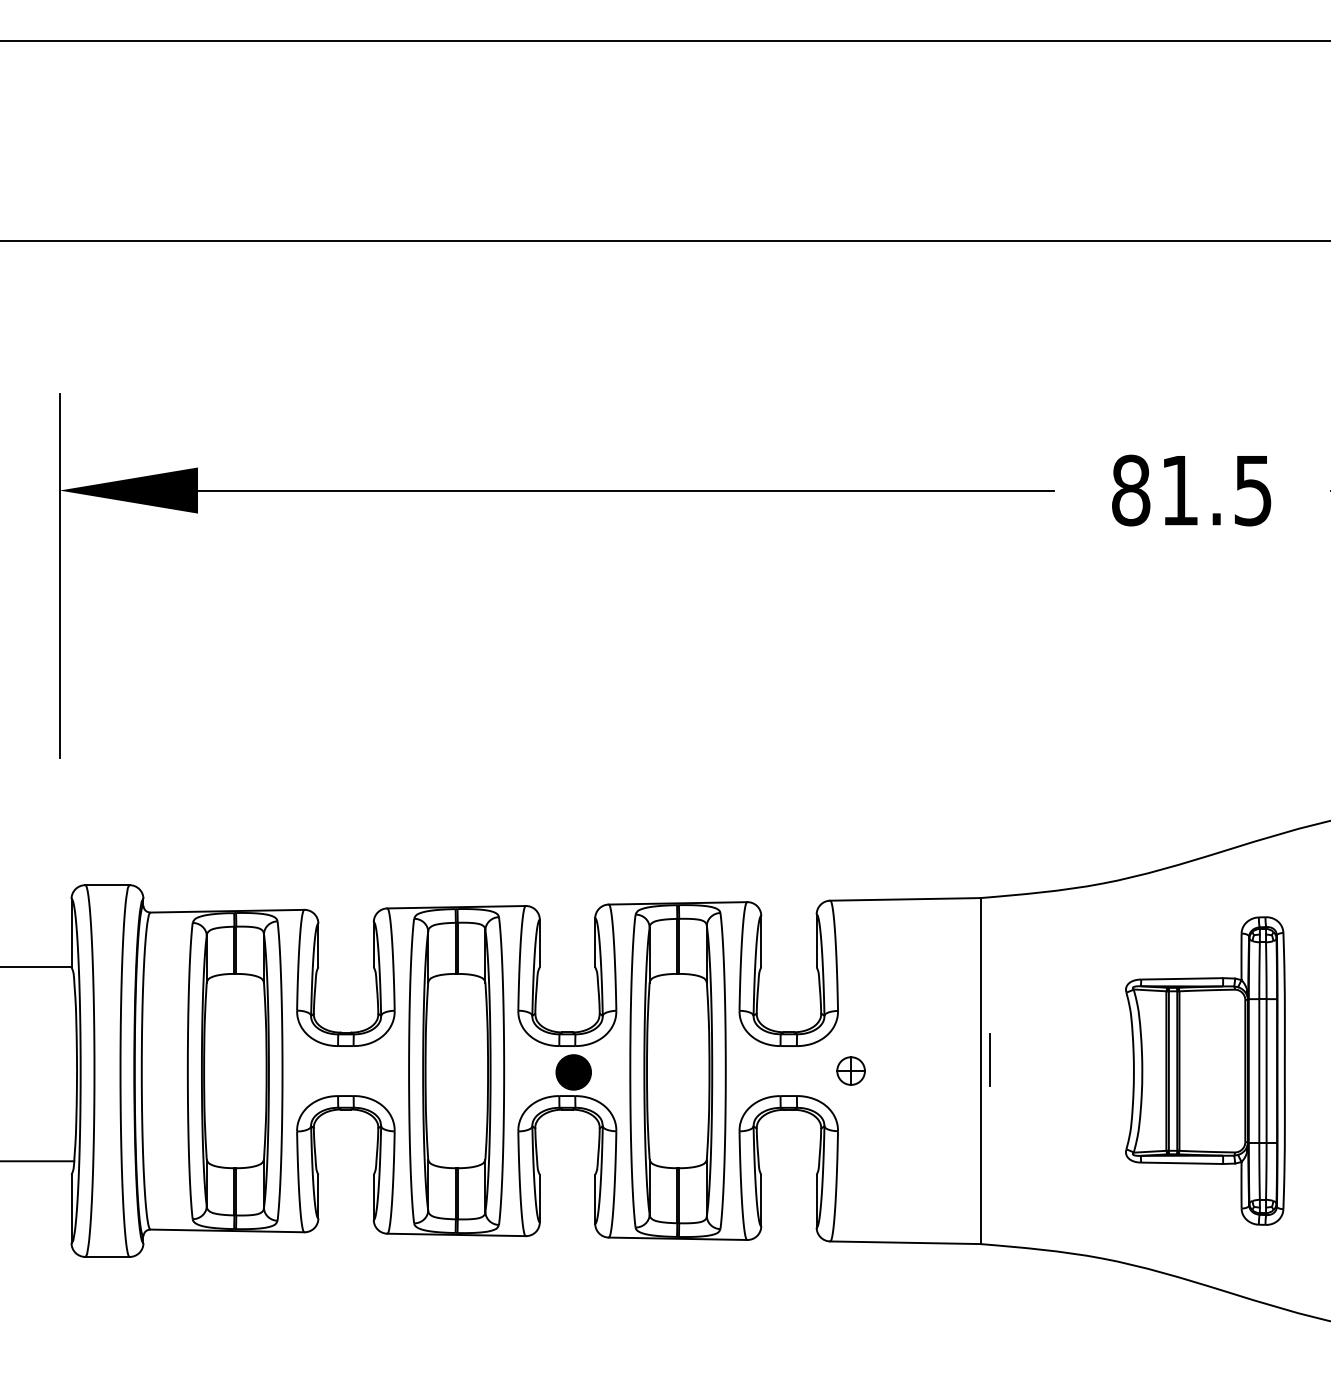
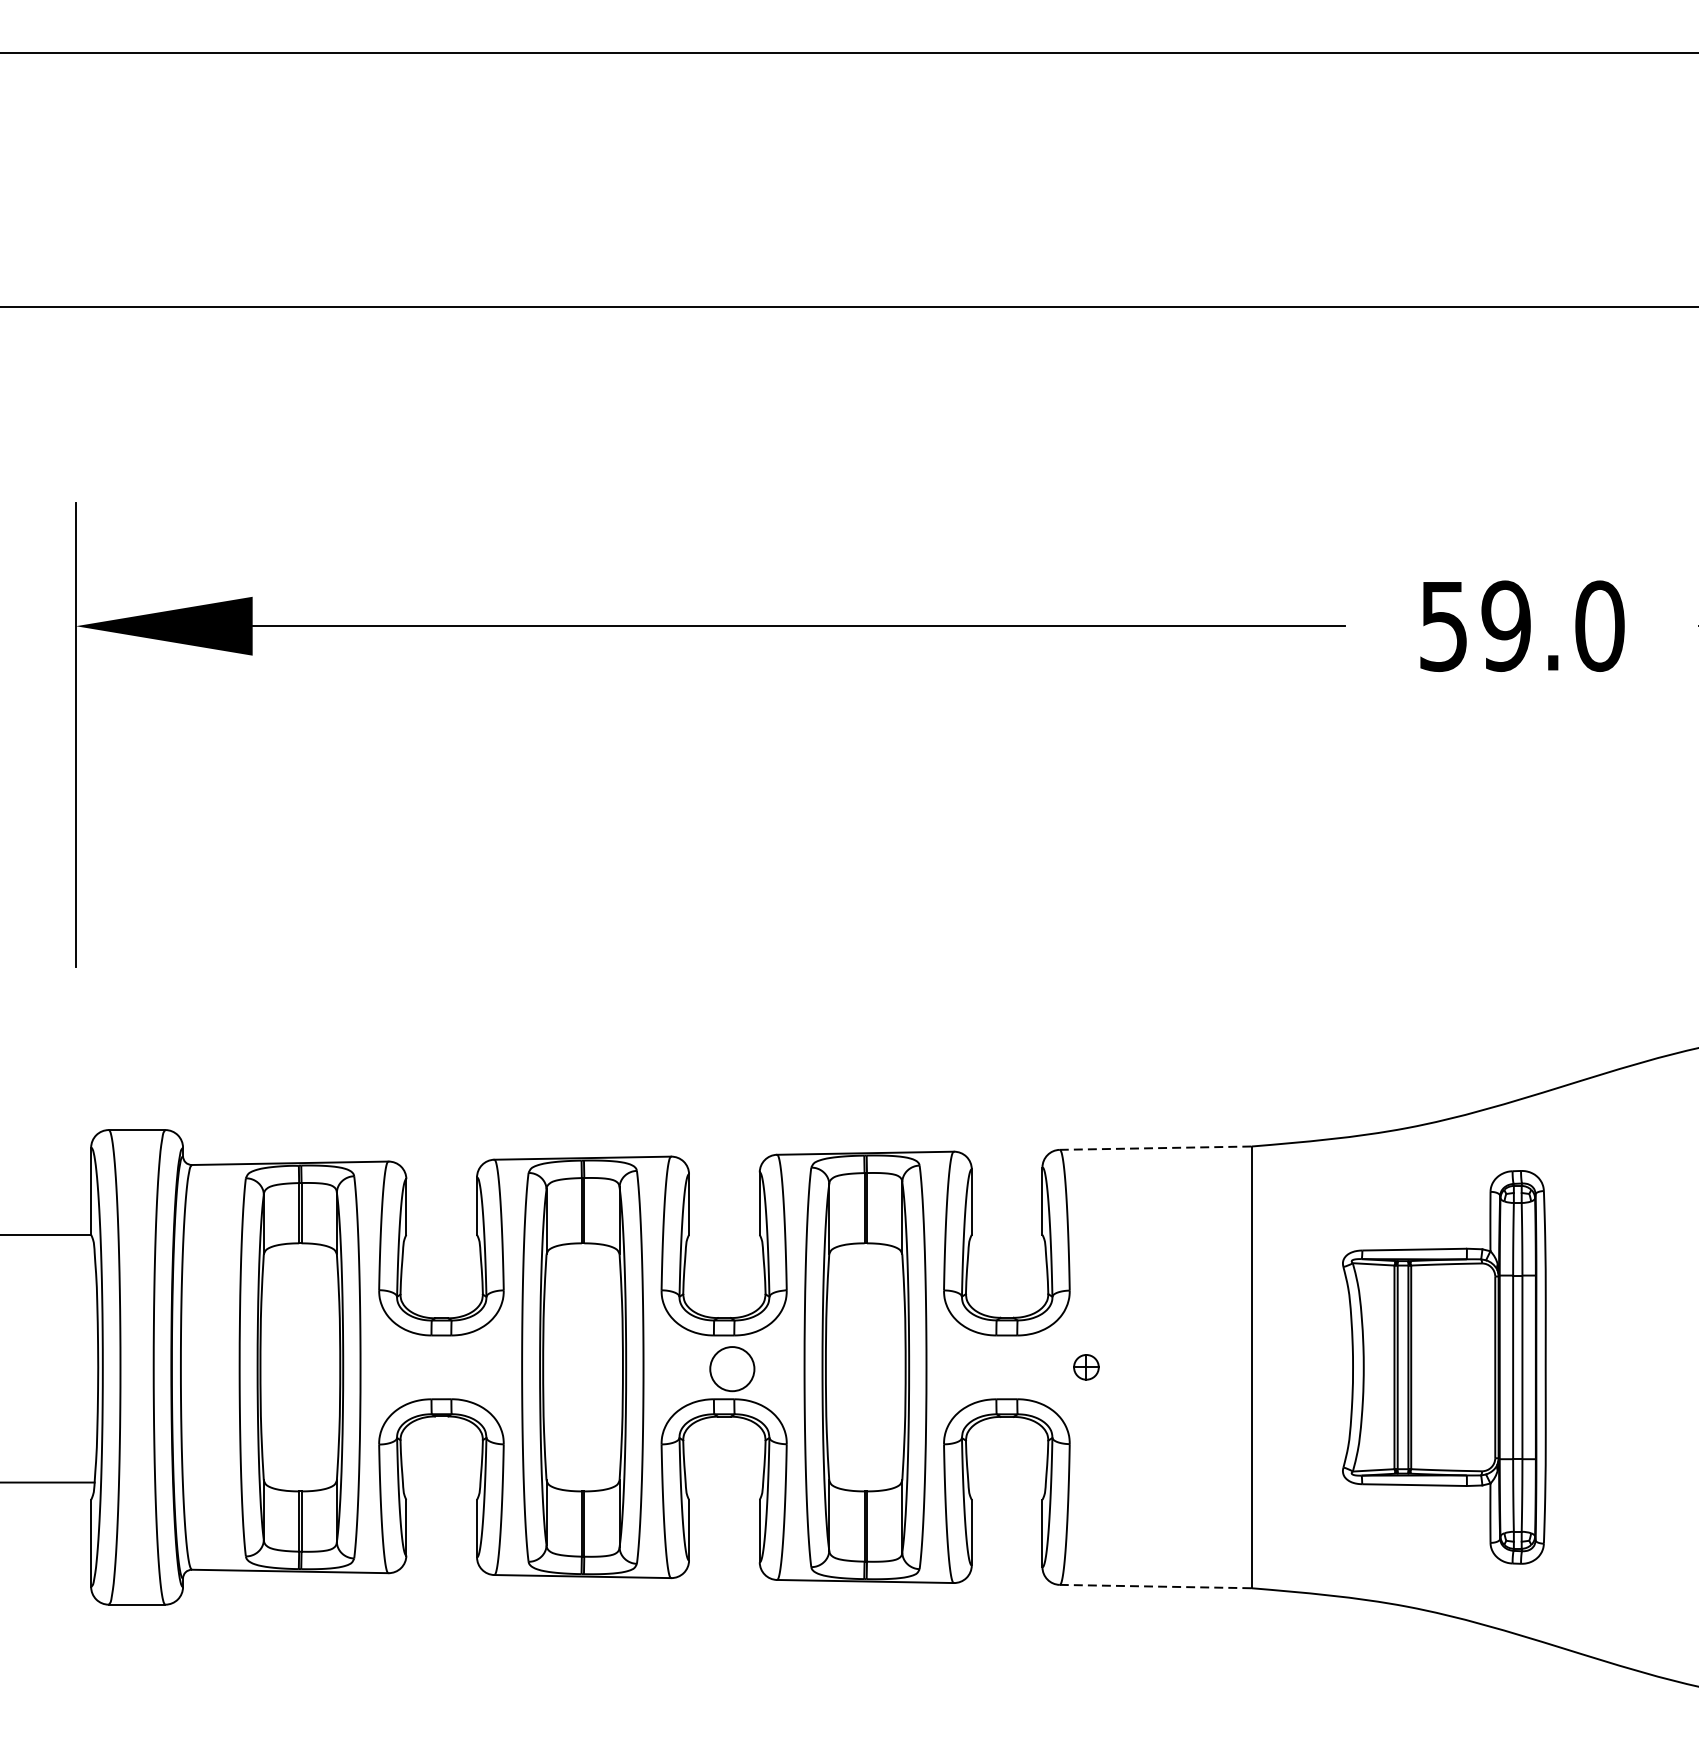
text: (1192, 490) -> (1522, 626), 81.5 -> 59.0
line: (905, 899) -> (1155, 1148), solid -> dashed
line: (989, 1059) -> (1263, 1352), removed
part: (850, 1070) -> (1085, 1366), size x0.7
part: (1205, 1070) -> (1444, 1366), moved
fill: (573, 1072) -> (732, 1369), removed
line: (905, 1242) -> (1155, 1586), solid -> dashed

